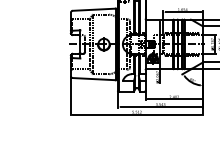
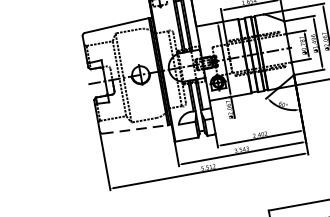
line: (94, 79) -> (135, 129), solid -> dashed

